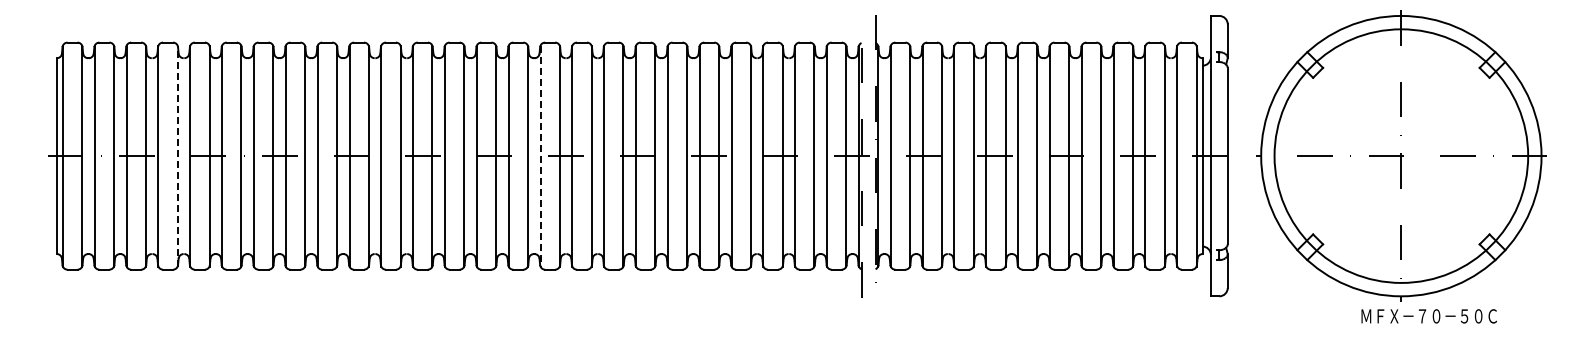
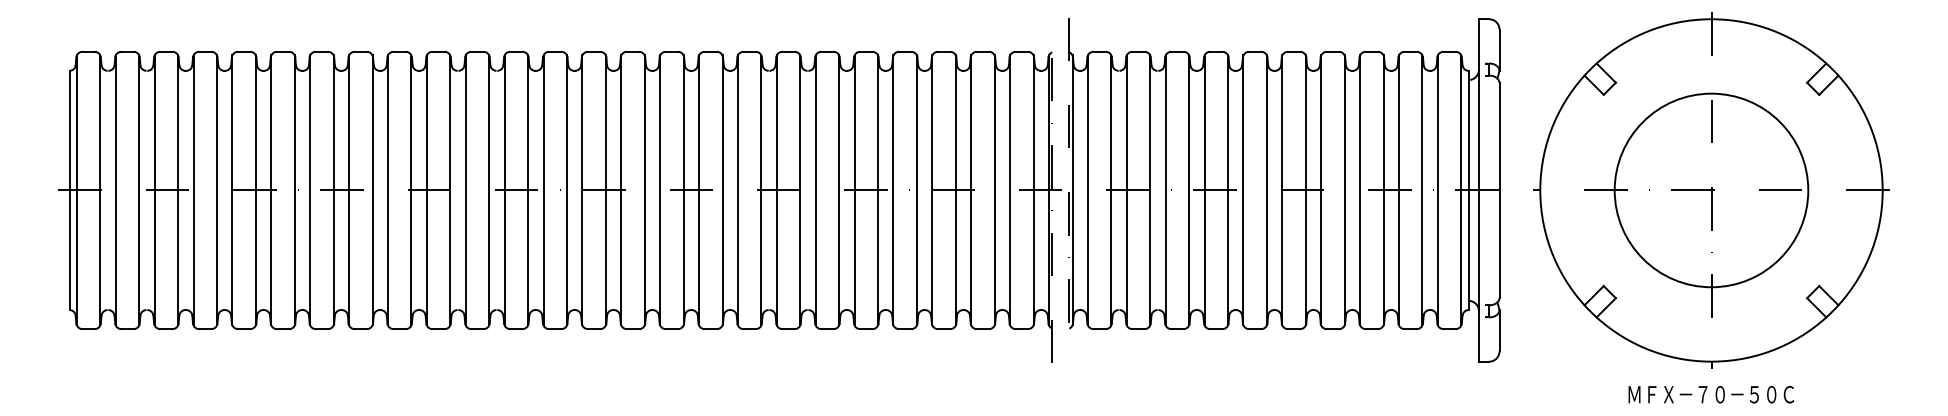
circle: (1401, 155) -> (1711, 189), size x0.62
line: (177, 156) -> (216, 190), dashed -> solid
line: (540, 156) -> (660, 190), dashed -> solid
text: (1428, 316) -> (1710, 394), moved

